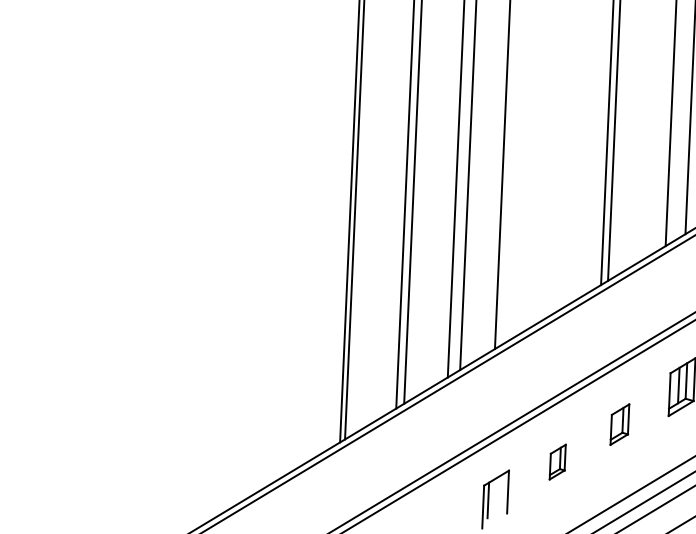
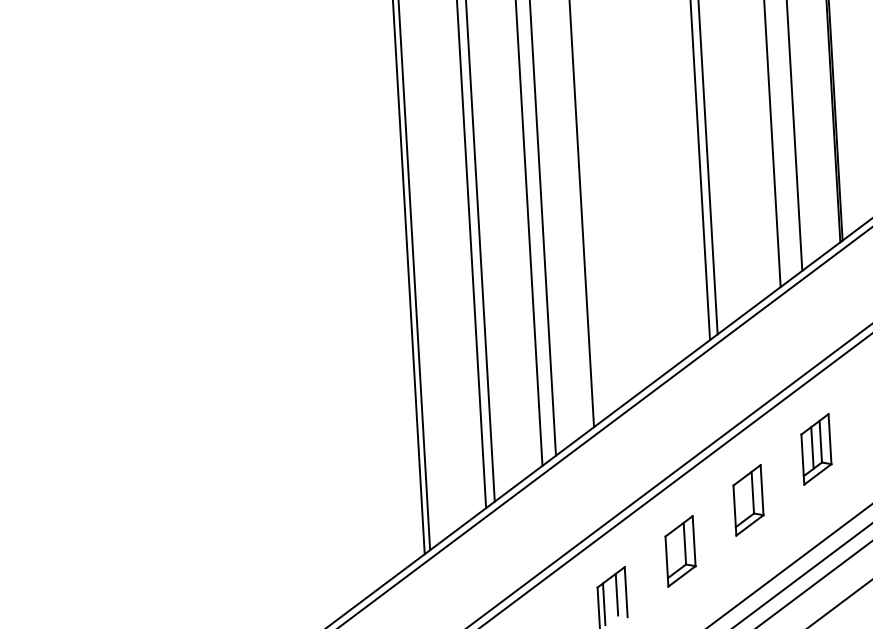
part: (619, 424) -> (748, 500), size x1.43
part: (557, 462) -> (680, 551), size x1.67
line: (499, 493) -> (616, 594), added

